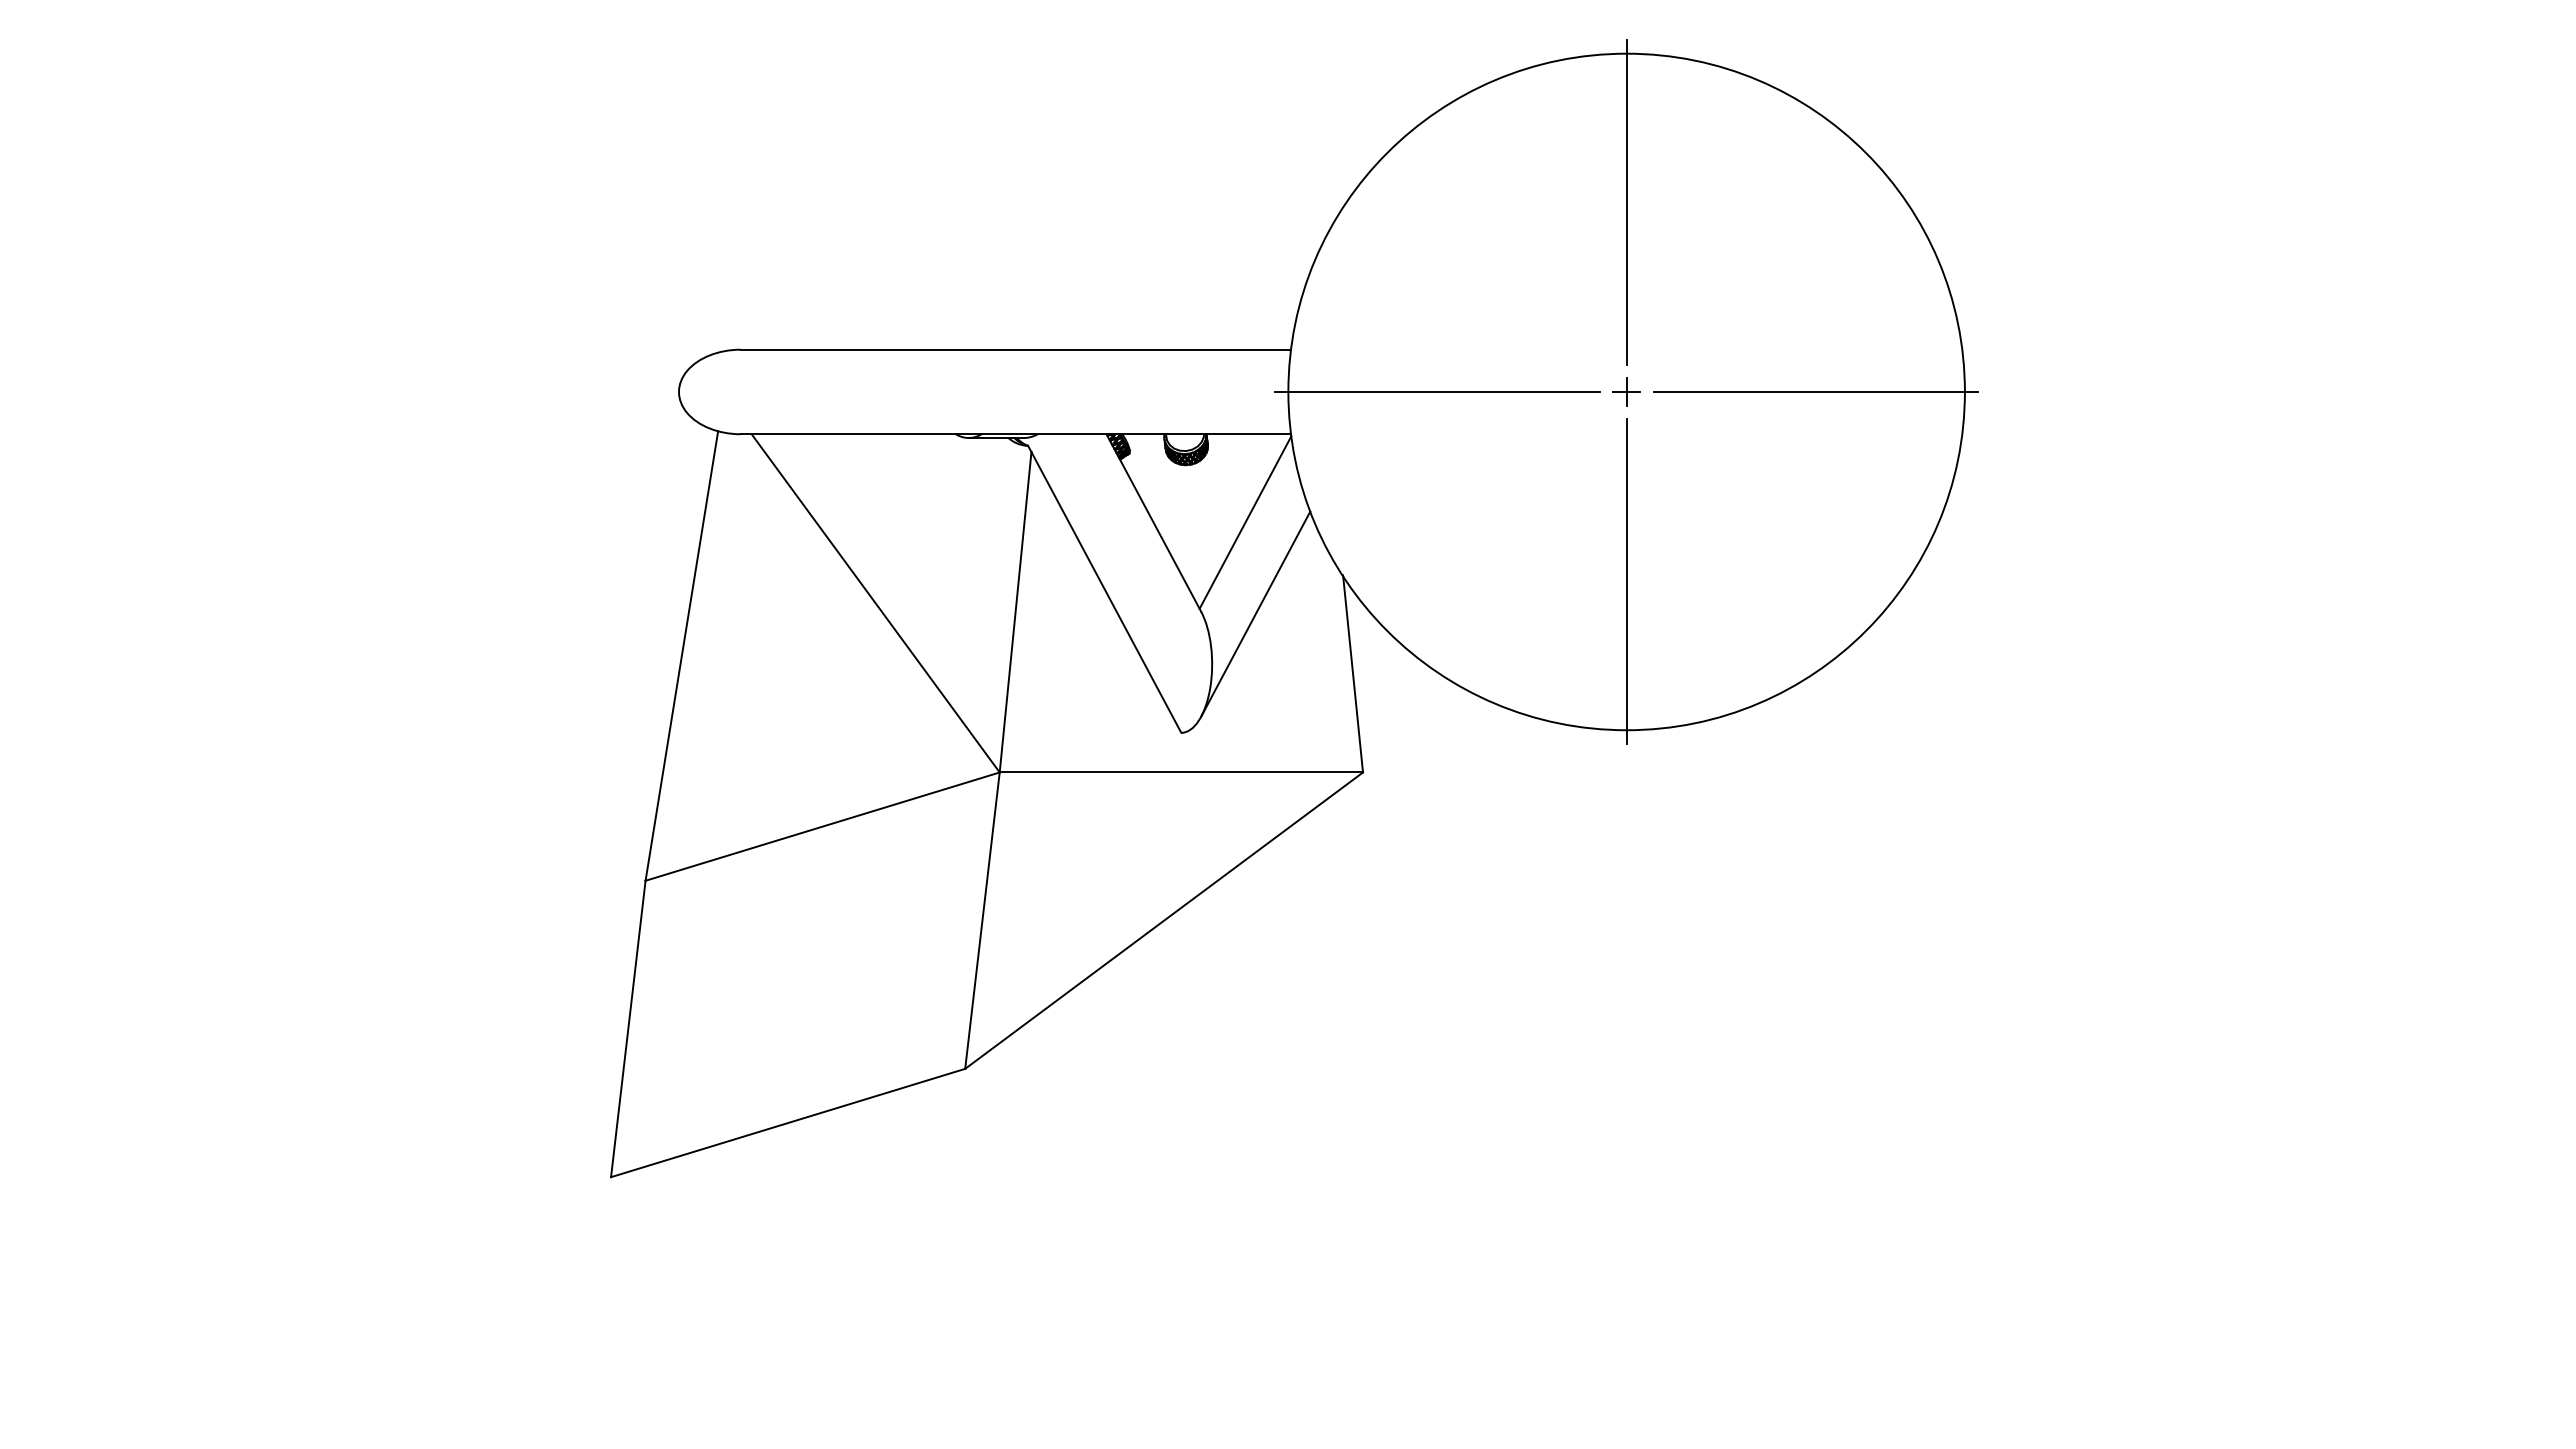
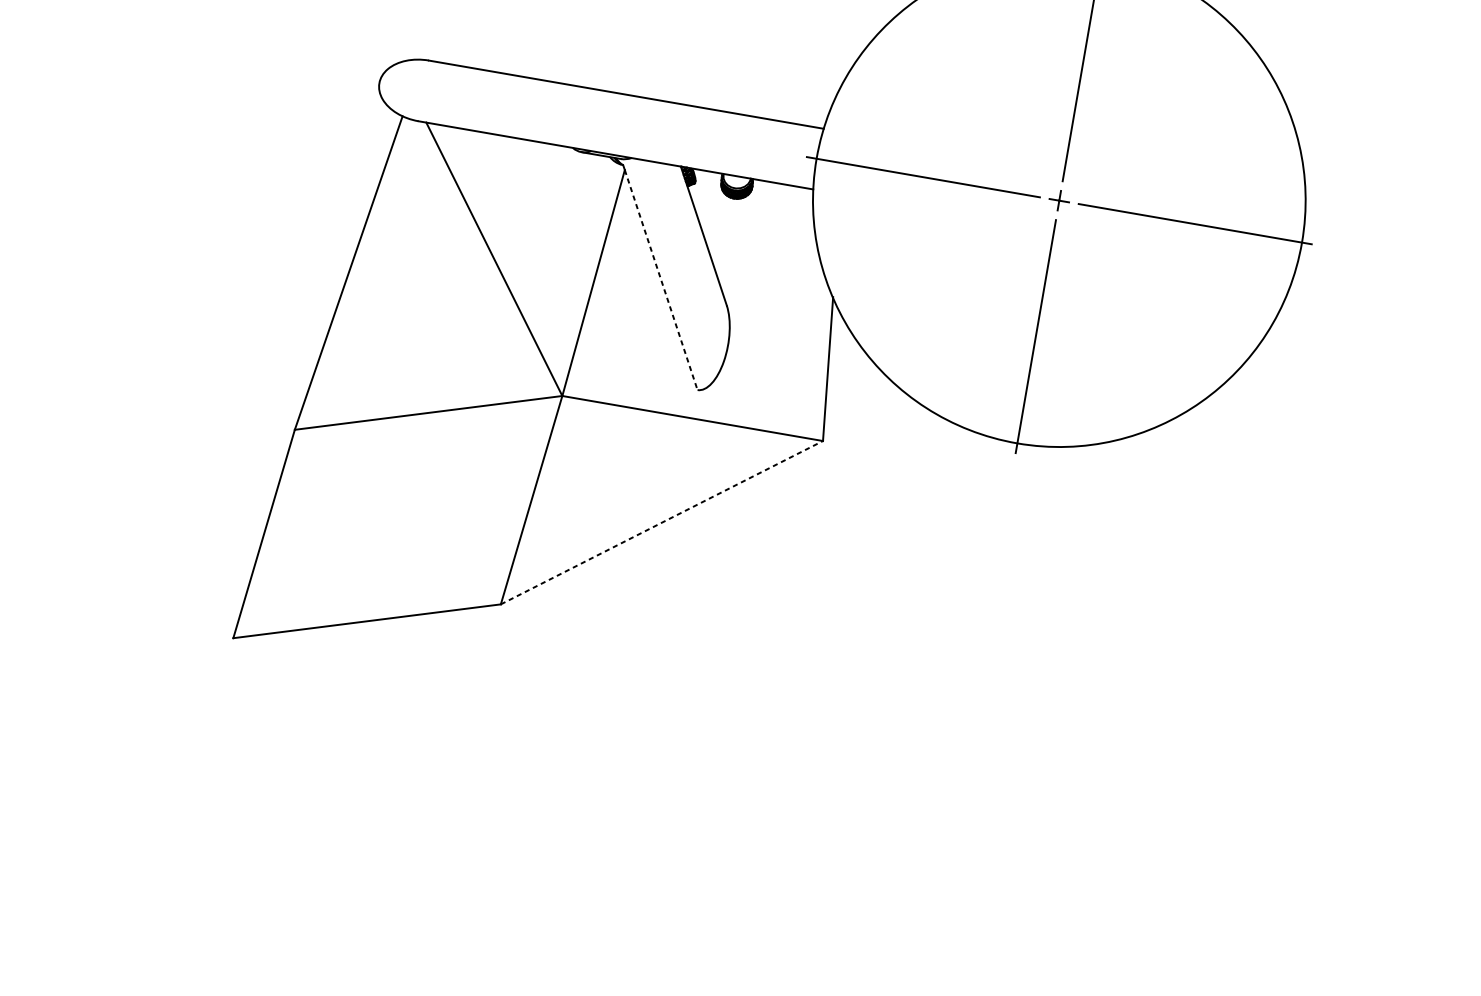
line: (1245, 522) -> (769, 247), removed
line: (1106, 592) -> (661, 280), solid -> dashed
line: (1255, 613) -> (765, 313), removed
line: (1164, 920) -> (662, 522), solid -> dashed

